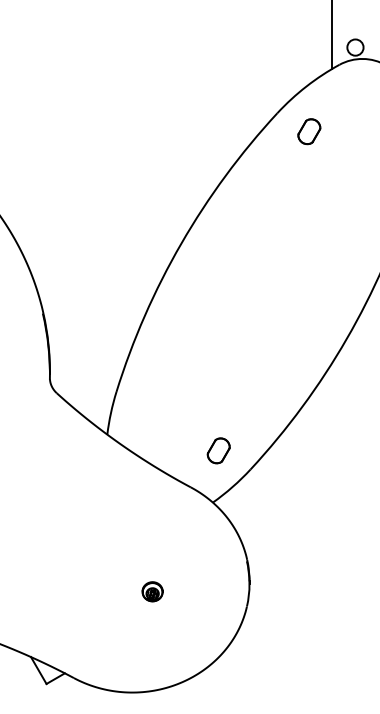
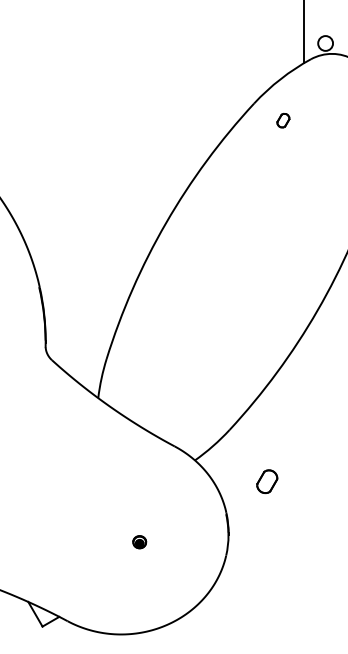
part: (309, 131) -> (283, 120), size x0.6
part: (218, 450) -> (267, 481), moved
part: (152, 591) -> (139, 541), size x0.7

